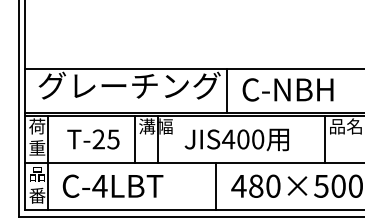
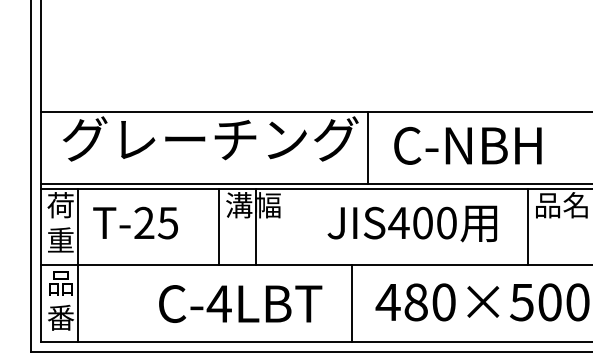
text: (93, 139) -> (135, 223), moved
text: (236, 139) -> (411, 223), moved
text: (112, 185) -> (239, 302), moved

